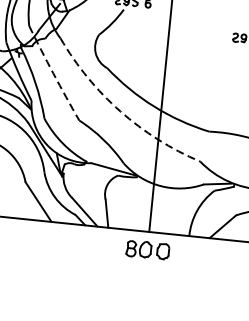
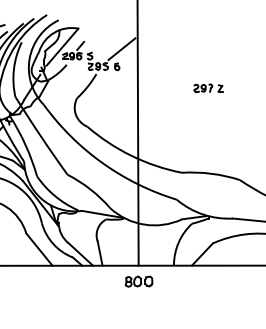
arc: (53, 73) -> (40, 136), dashed -> solid
arc: (120, 111) -> (102, 163), dashed -> solid
part: (147, 249) -> (138, 281), size x0.71

